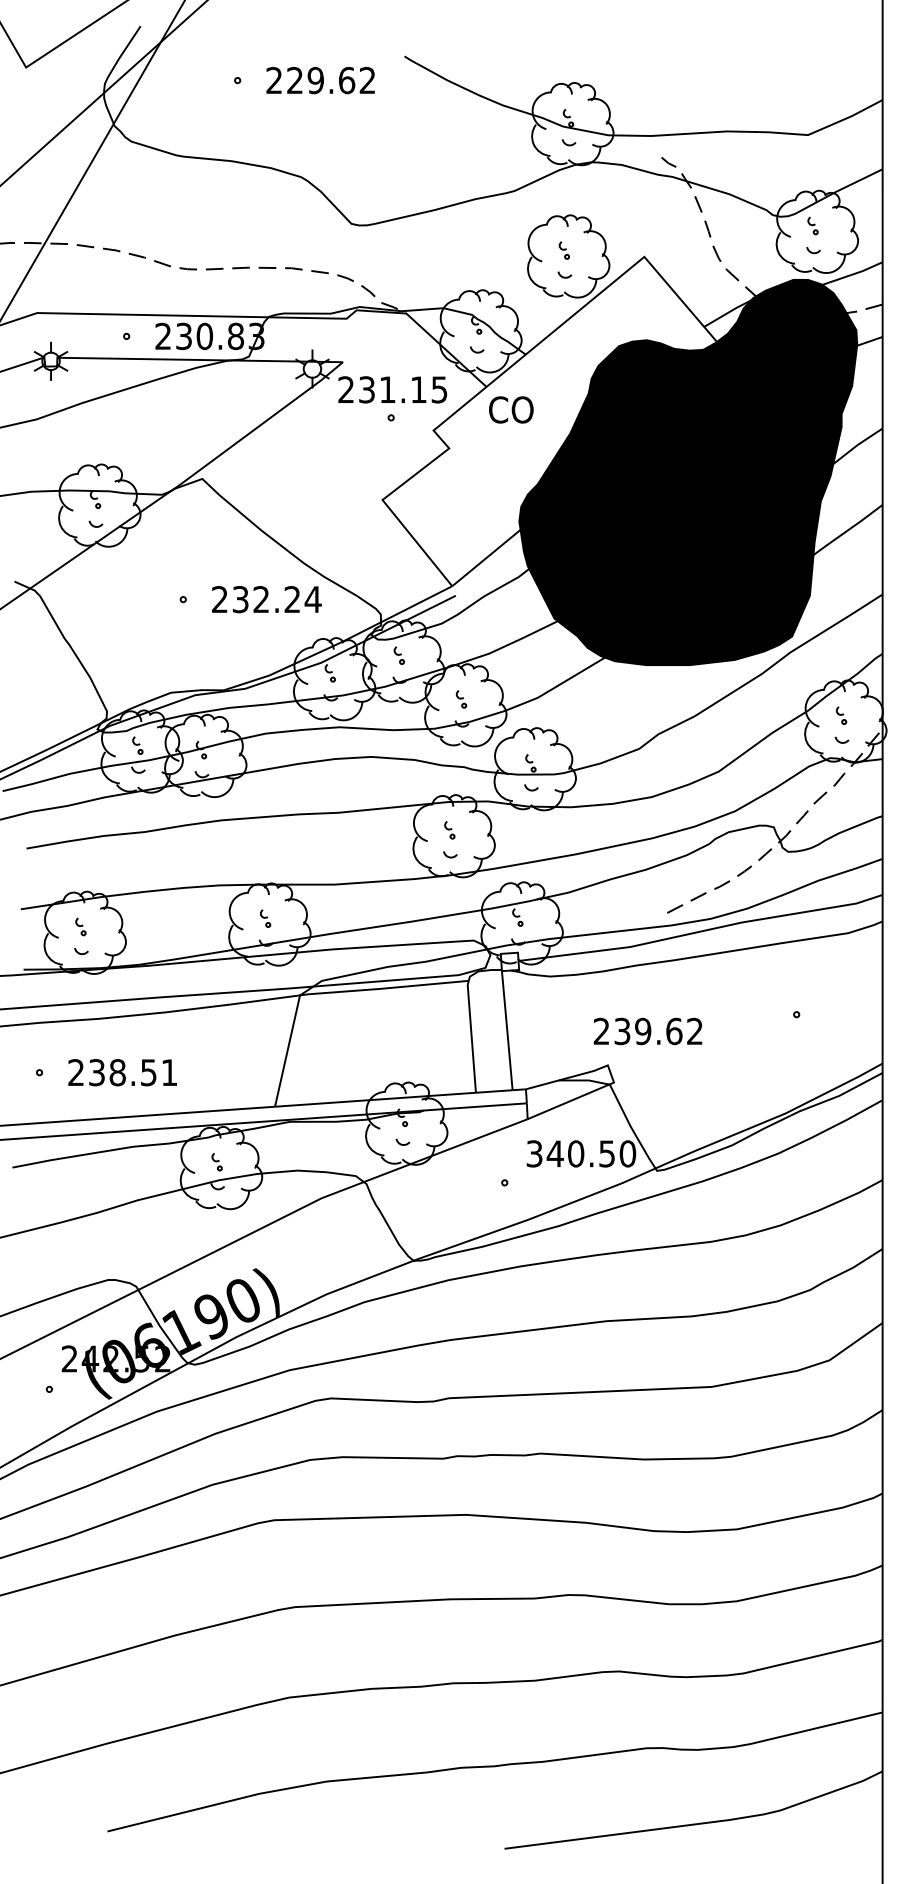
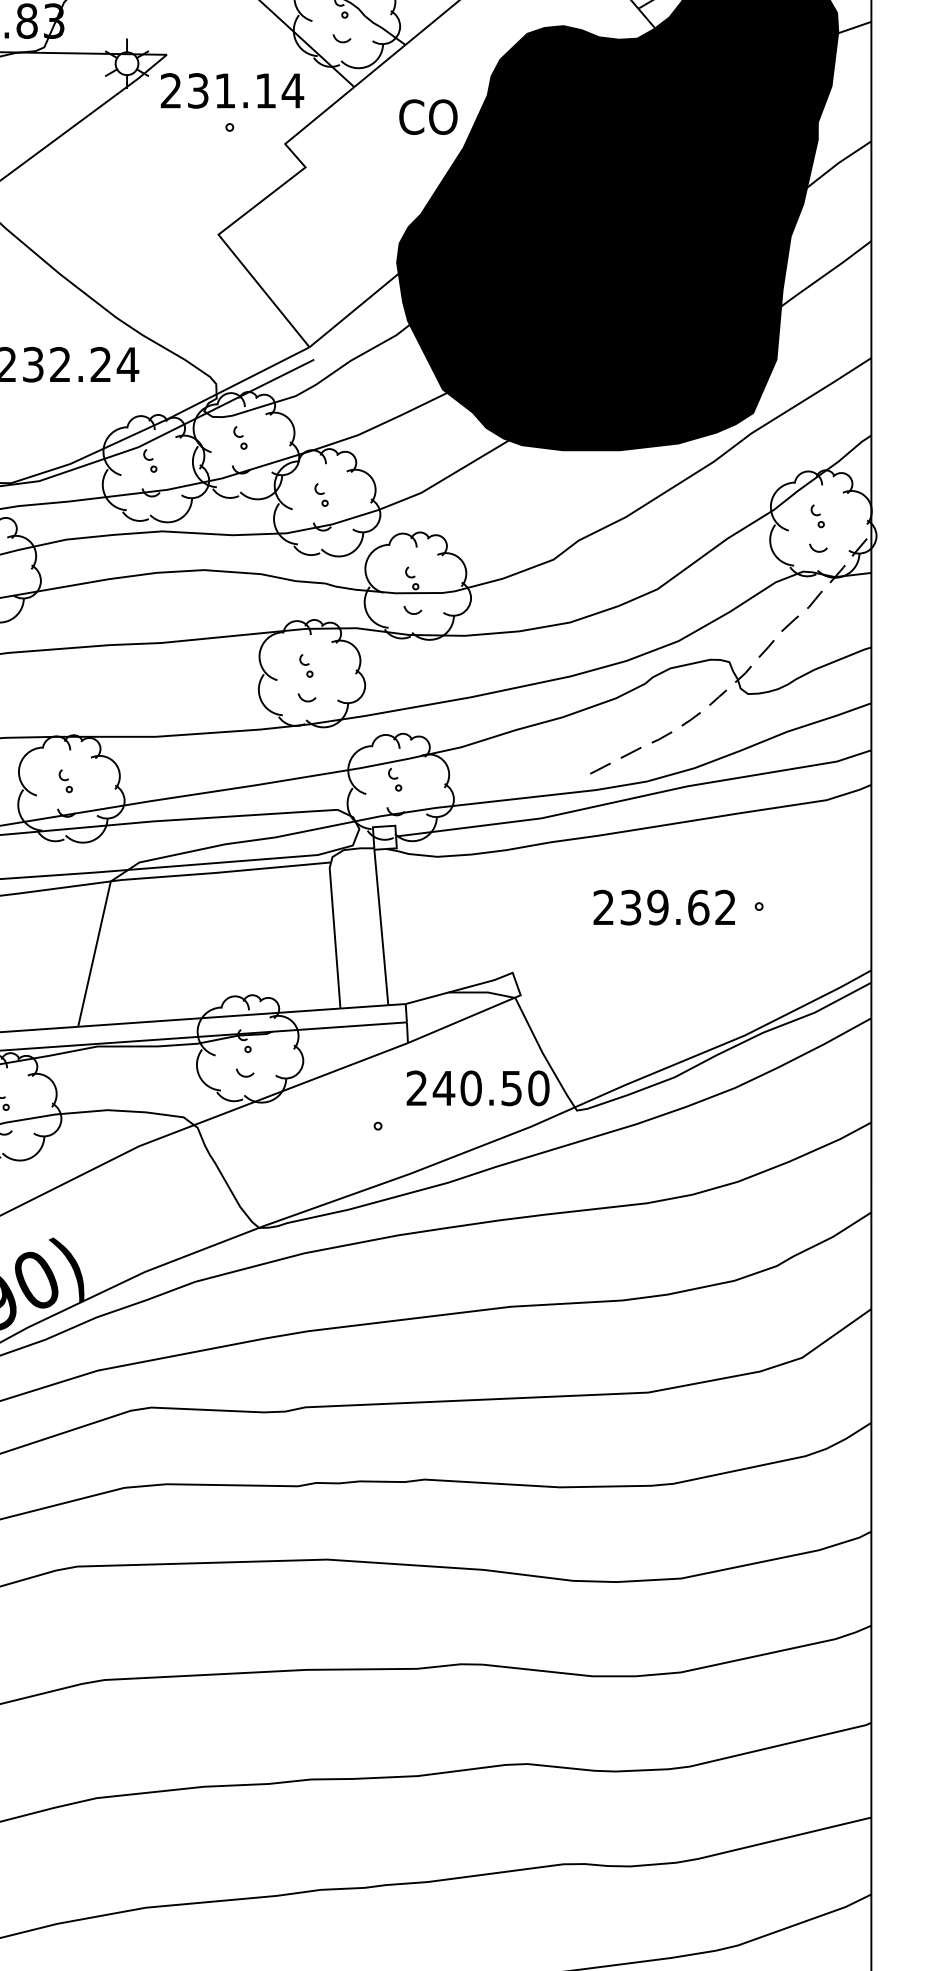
text: (439, 389) -> (292, 90), 231.15 -> 231.14
text: (511, 409) -> (428, 116), moved
text: (647, 1031) -> (663, 907), moved
text: (534, 1153) -> (416, 1087), 340.50 -> 240.50

